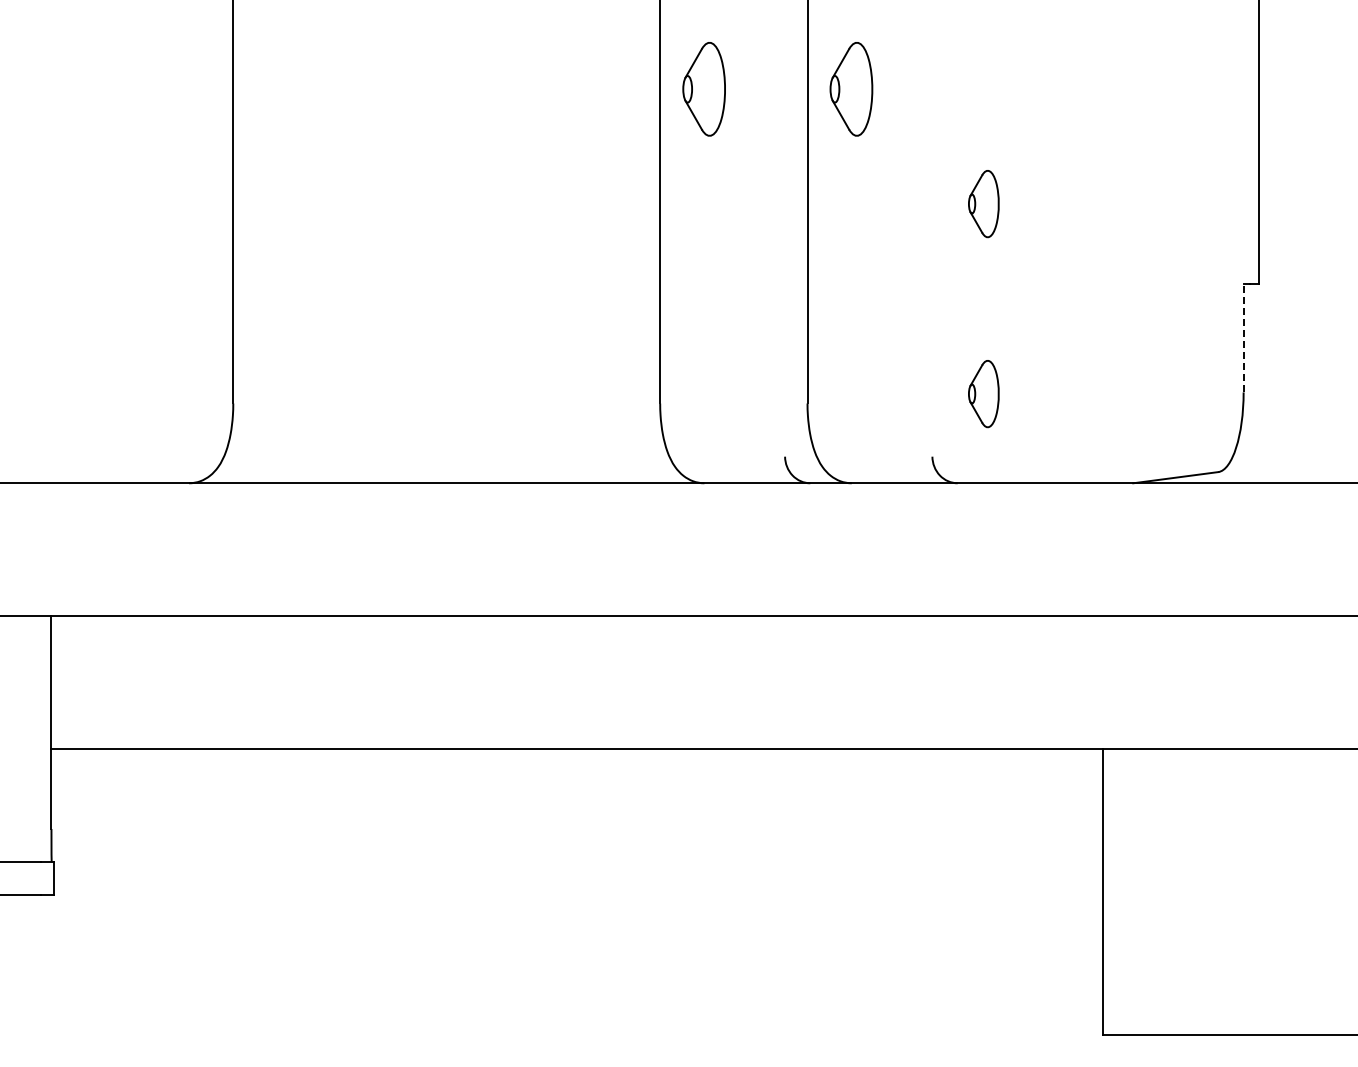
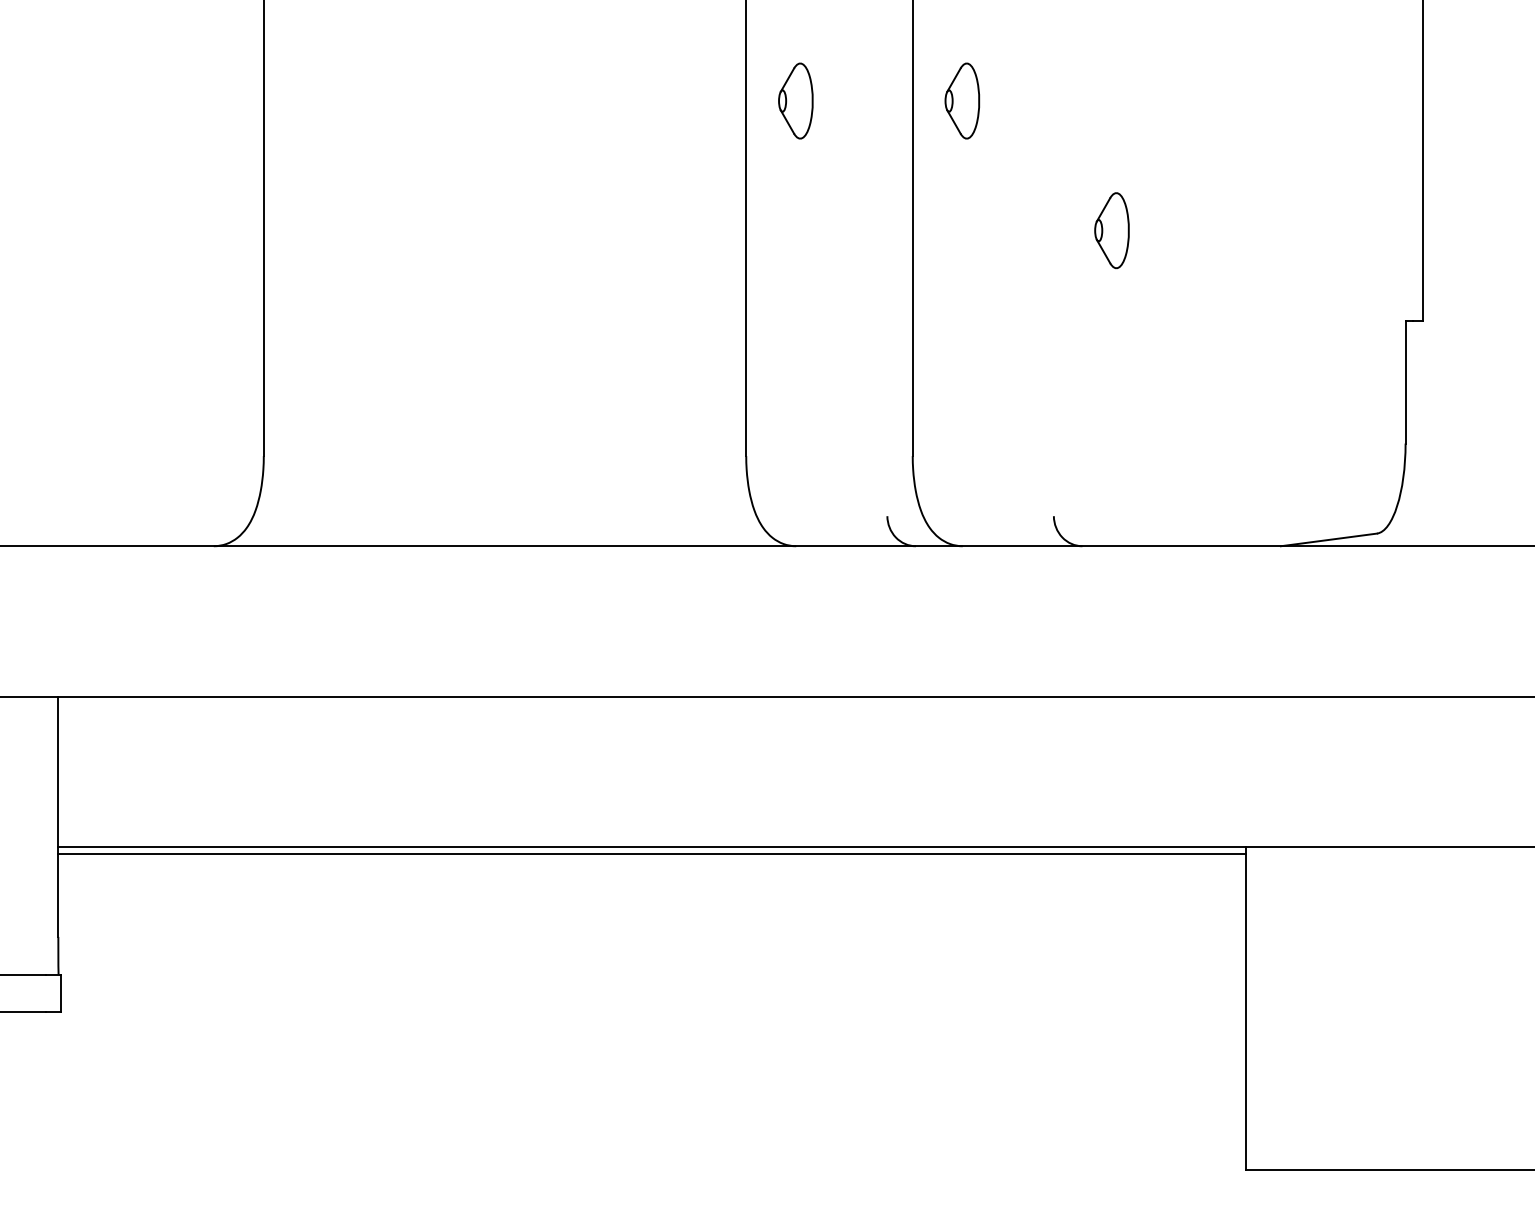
part: (703, 89) -> (795, 101), size x0.71
part: (851, 89) -> (962, 101), size x0.71
line: (1243, 337) -> (1405, 381), dashed -> solid
part: (983, 394) -> (1111, 445), removed
line: (576, 755) -> (651, 853), added

